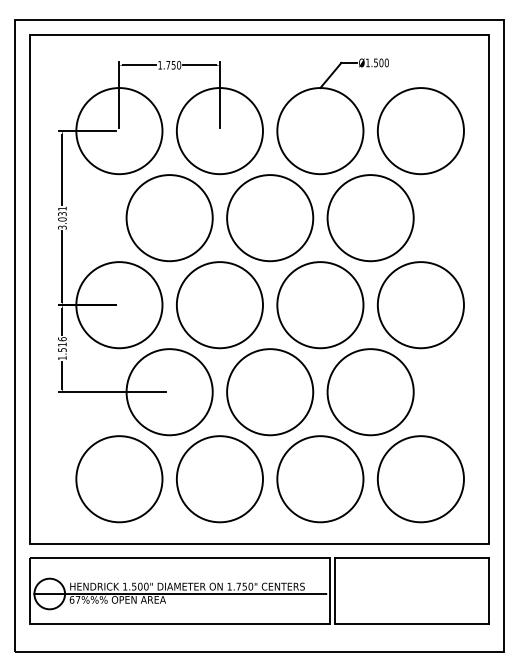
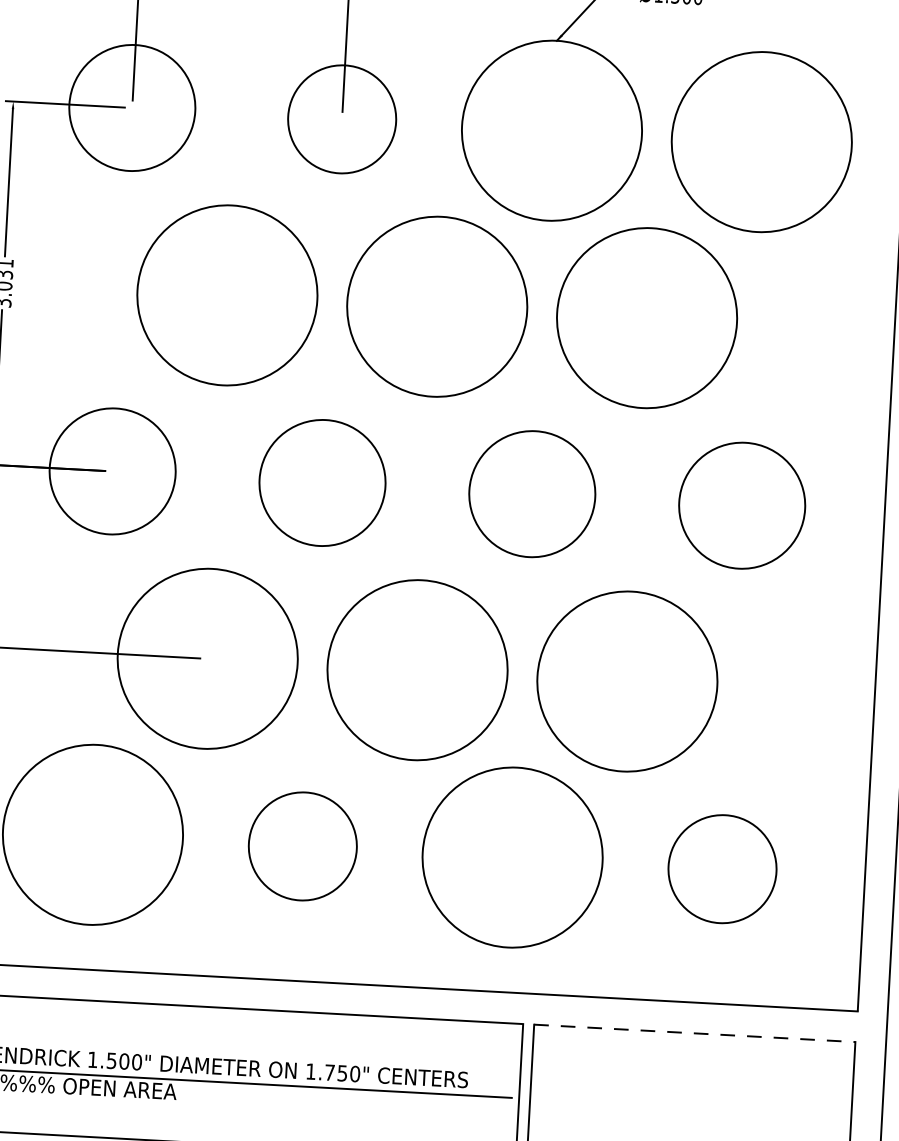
circle: (119, 131) -> (132, 108), size x0.7
circle: (219, 131) -> (341, 120), size x0.6
circle: (119, 305) -> (112, 472), size x0.7
circle: (219, 305) -> (321, 483), size x0.7
circle: (320, 305) -> (532, 494), size x0.7
circle: (420, 305) -> (741, 506), size x0.7
circle: (219, 479) -> (301, 846), size x0.6
circle: (420, 479) -> (721, 869), size x0.6
line: (411, 558) -> (693, 1033), solid -> dashed

